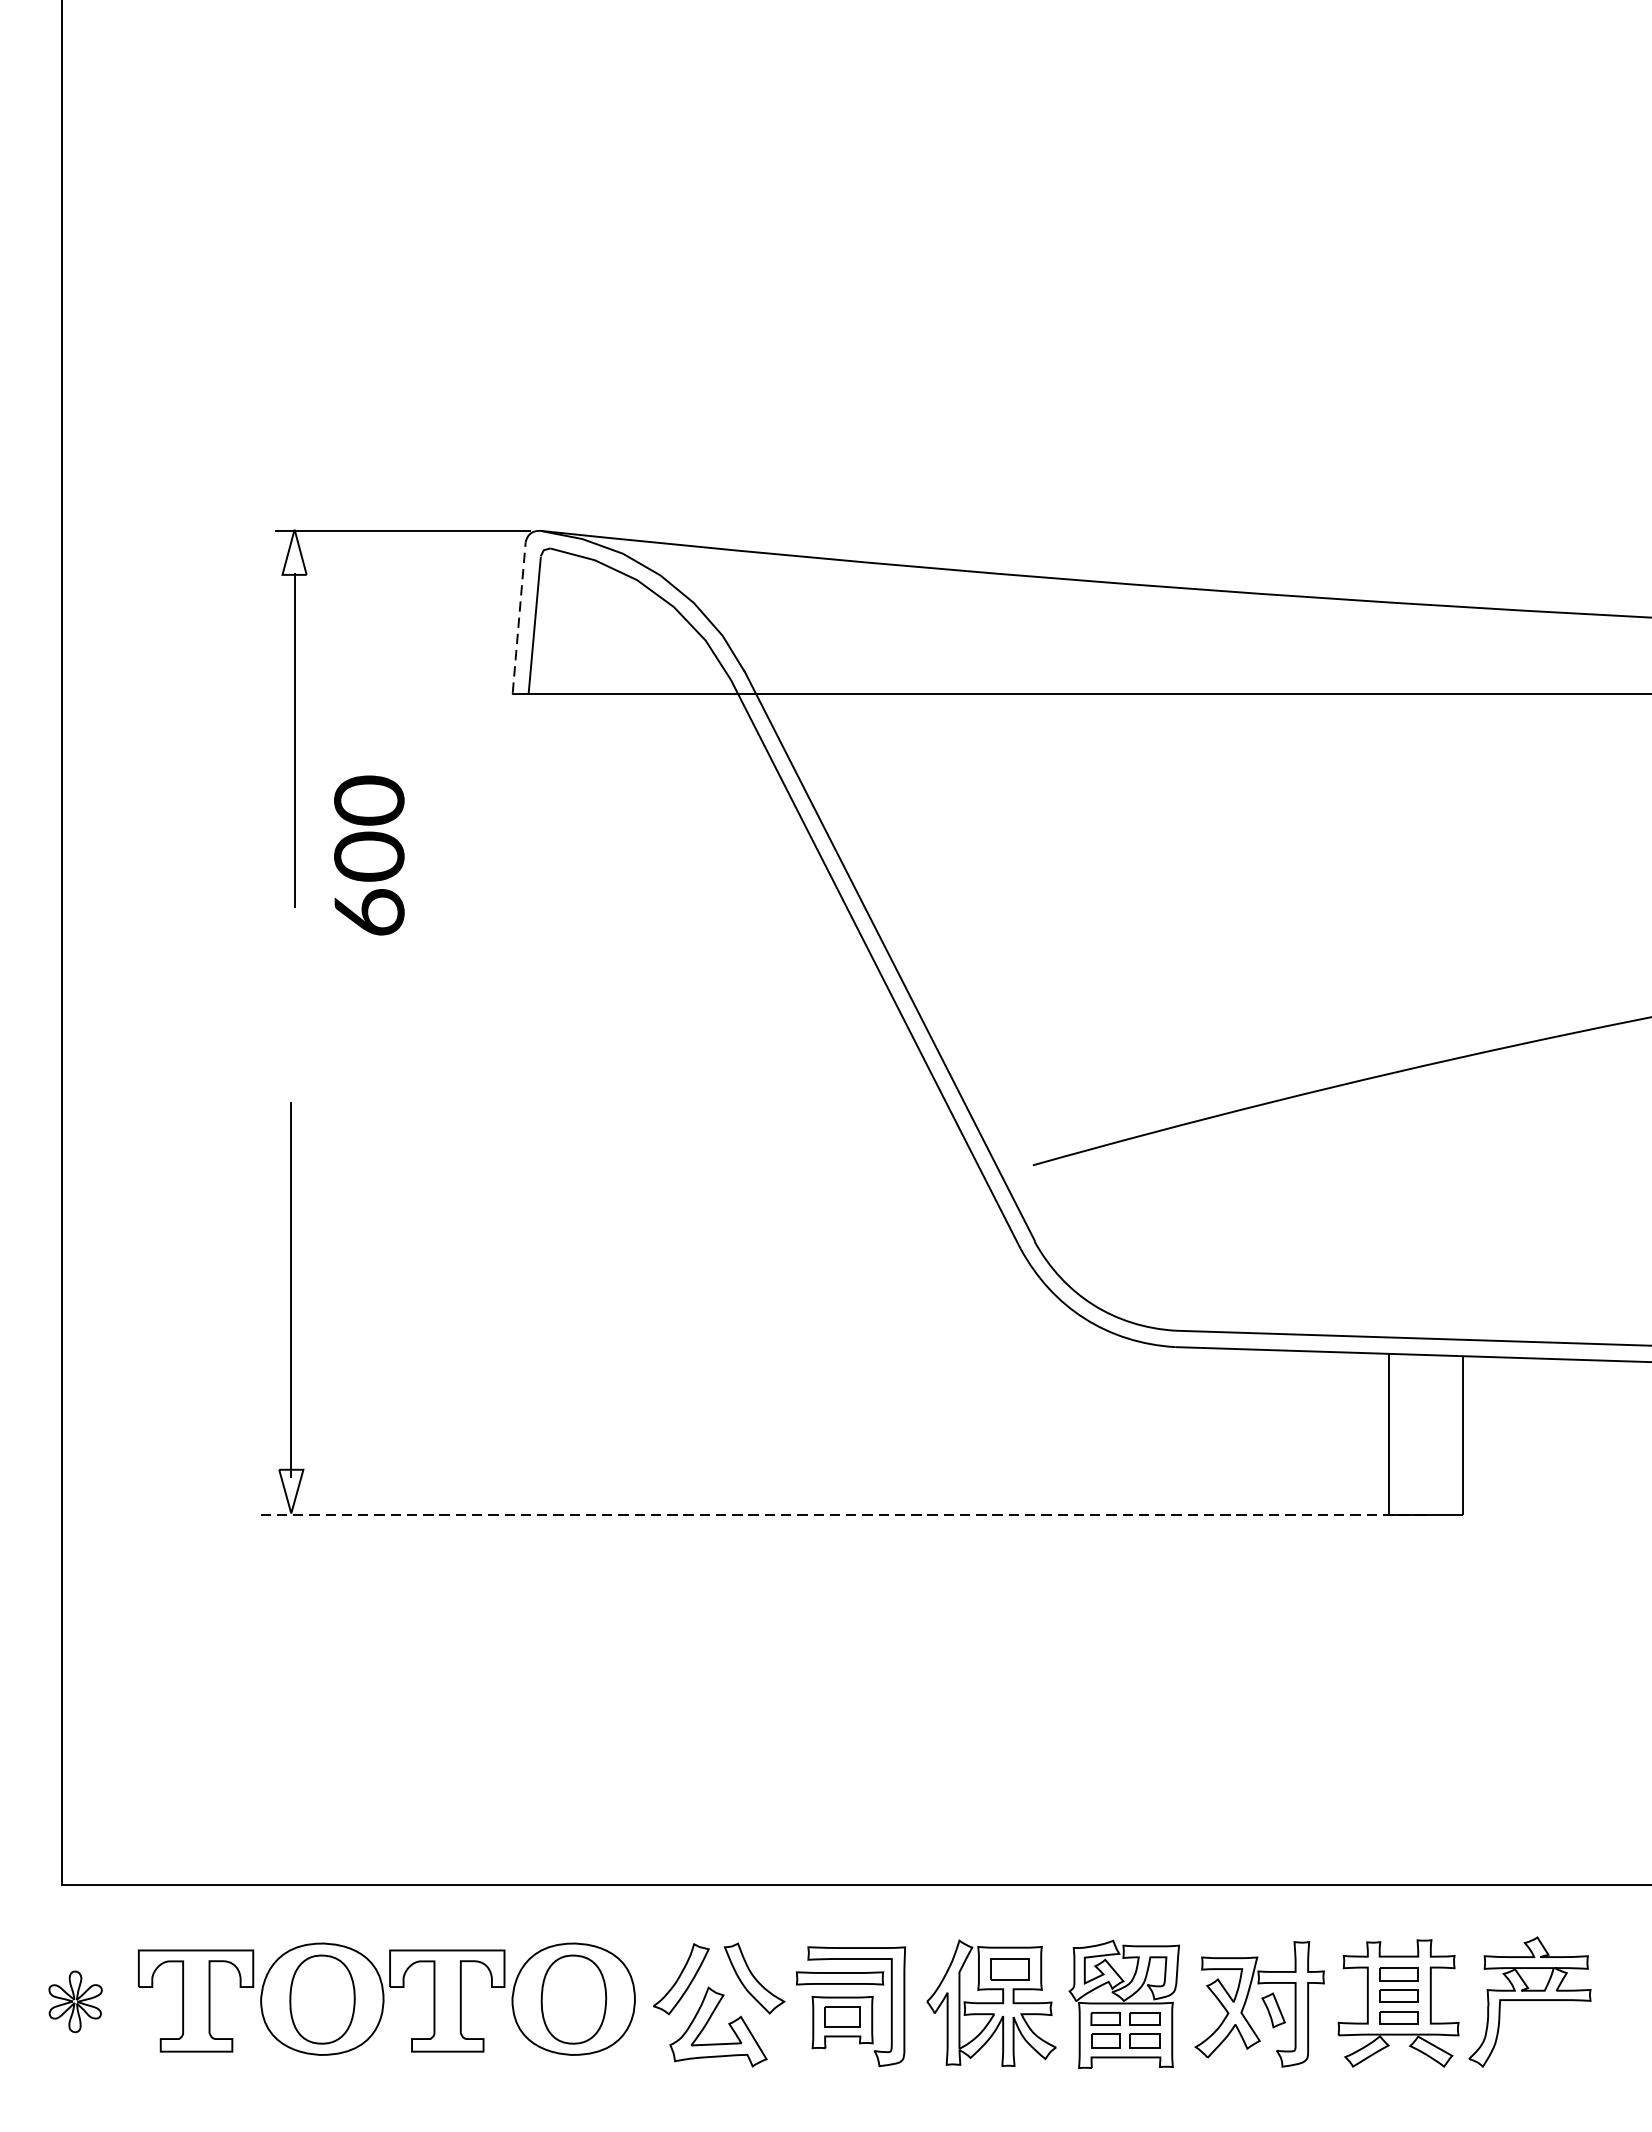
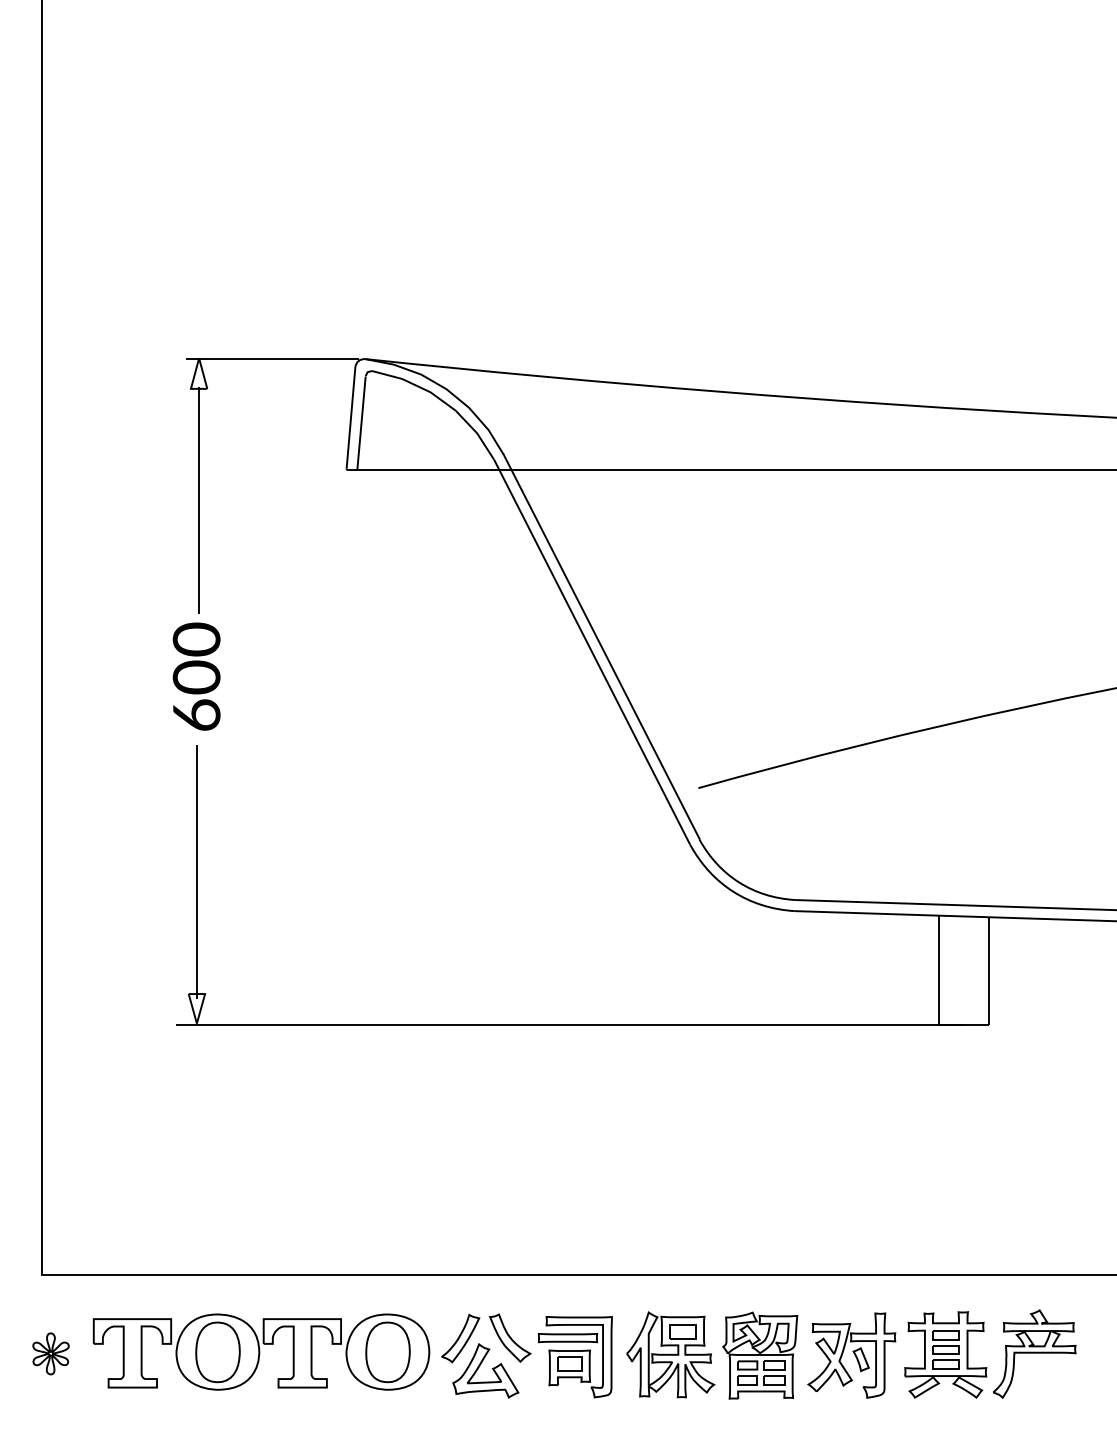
line: (519, 617) -> (351, 417), dashed -> solid
text: (369, 855) -> (196, 676), moved
line: (843, 1514) -> (570, 1024), dashed -> solid

